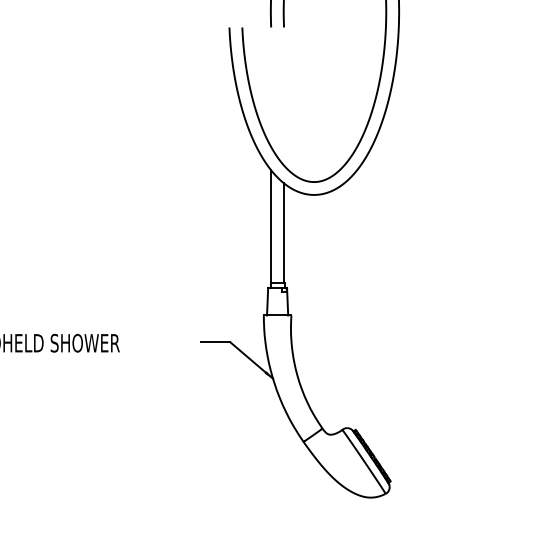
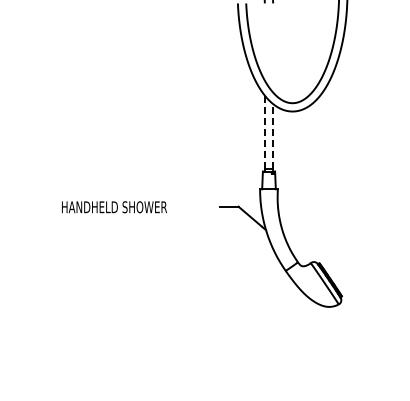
line: (270, 227) -> (264, 132), solid -> dashed
line: (284, 232) -> (273, 135), solid -> dashed

